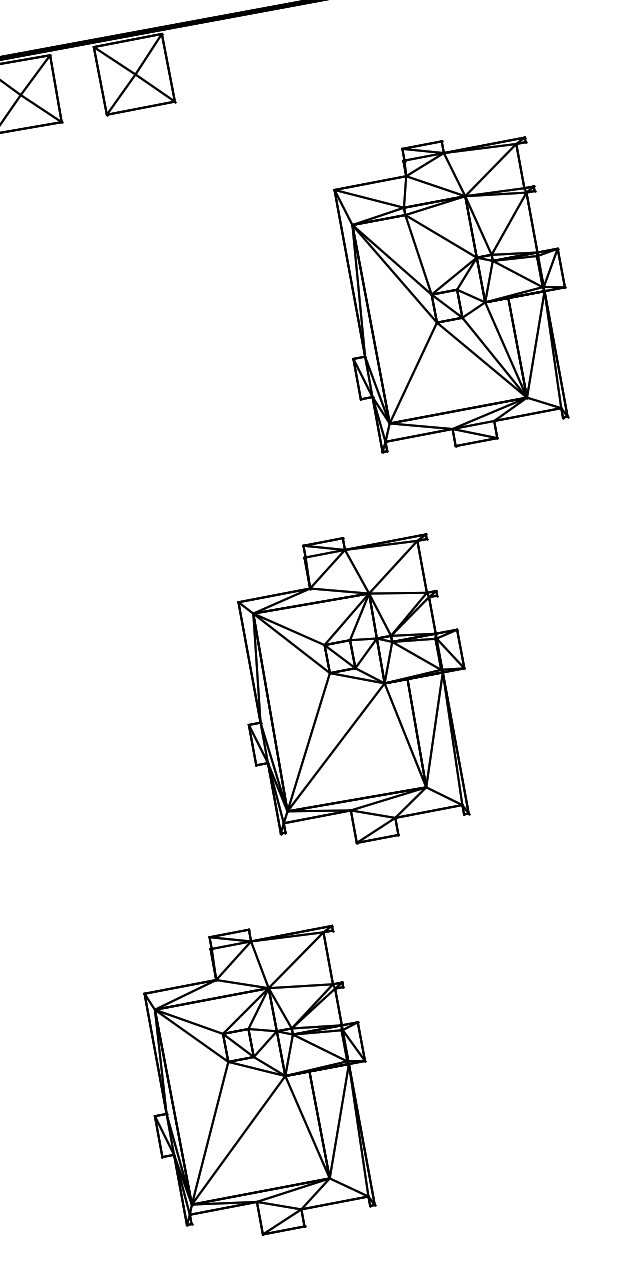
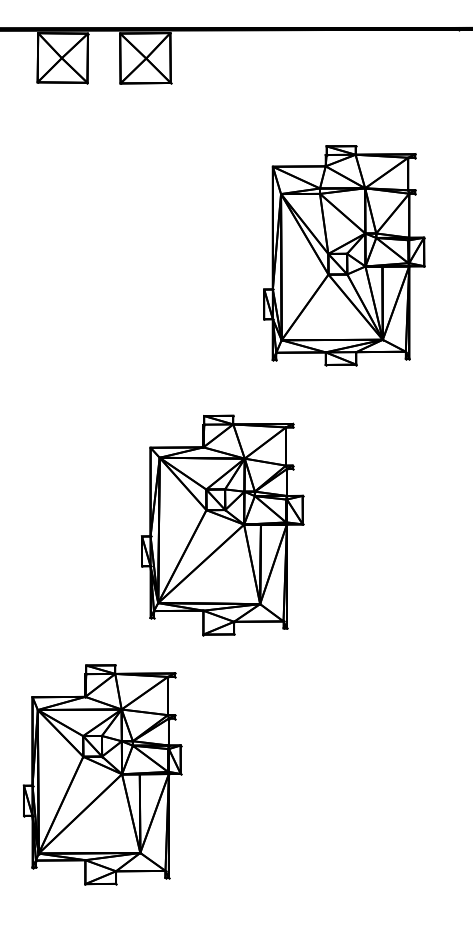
part: (258, 1081) -> (102, 774), moved

